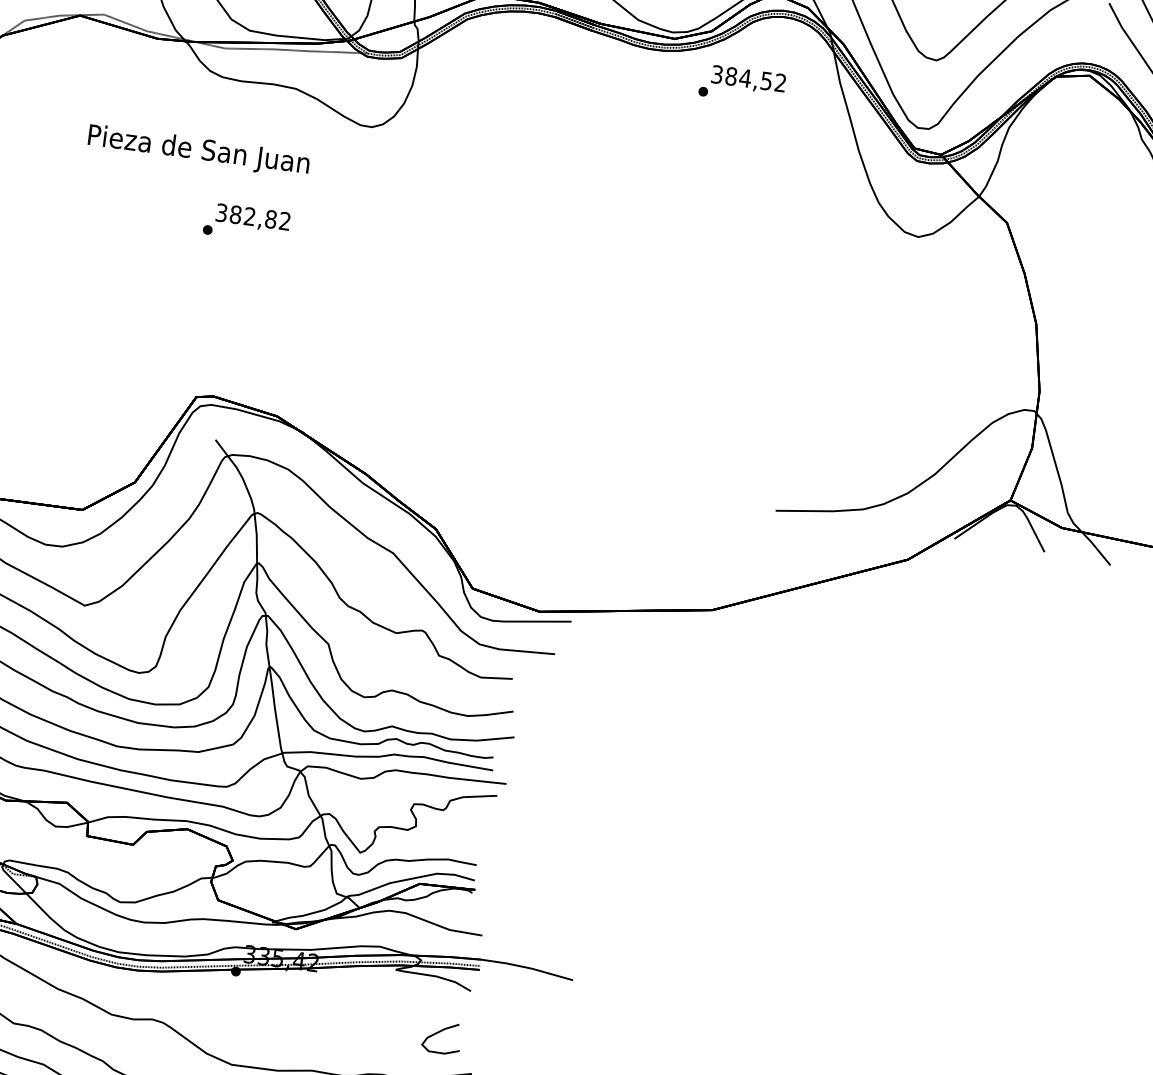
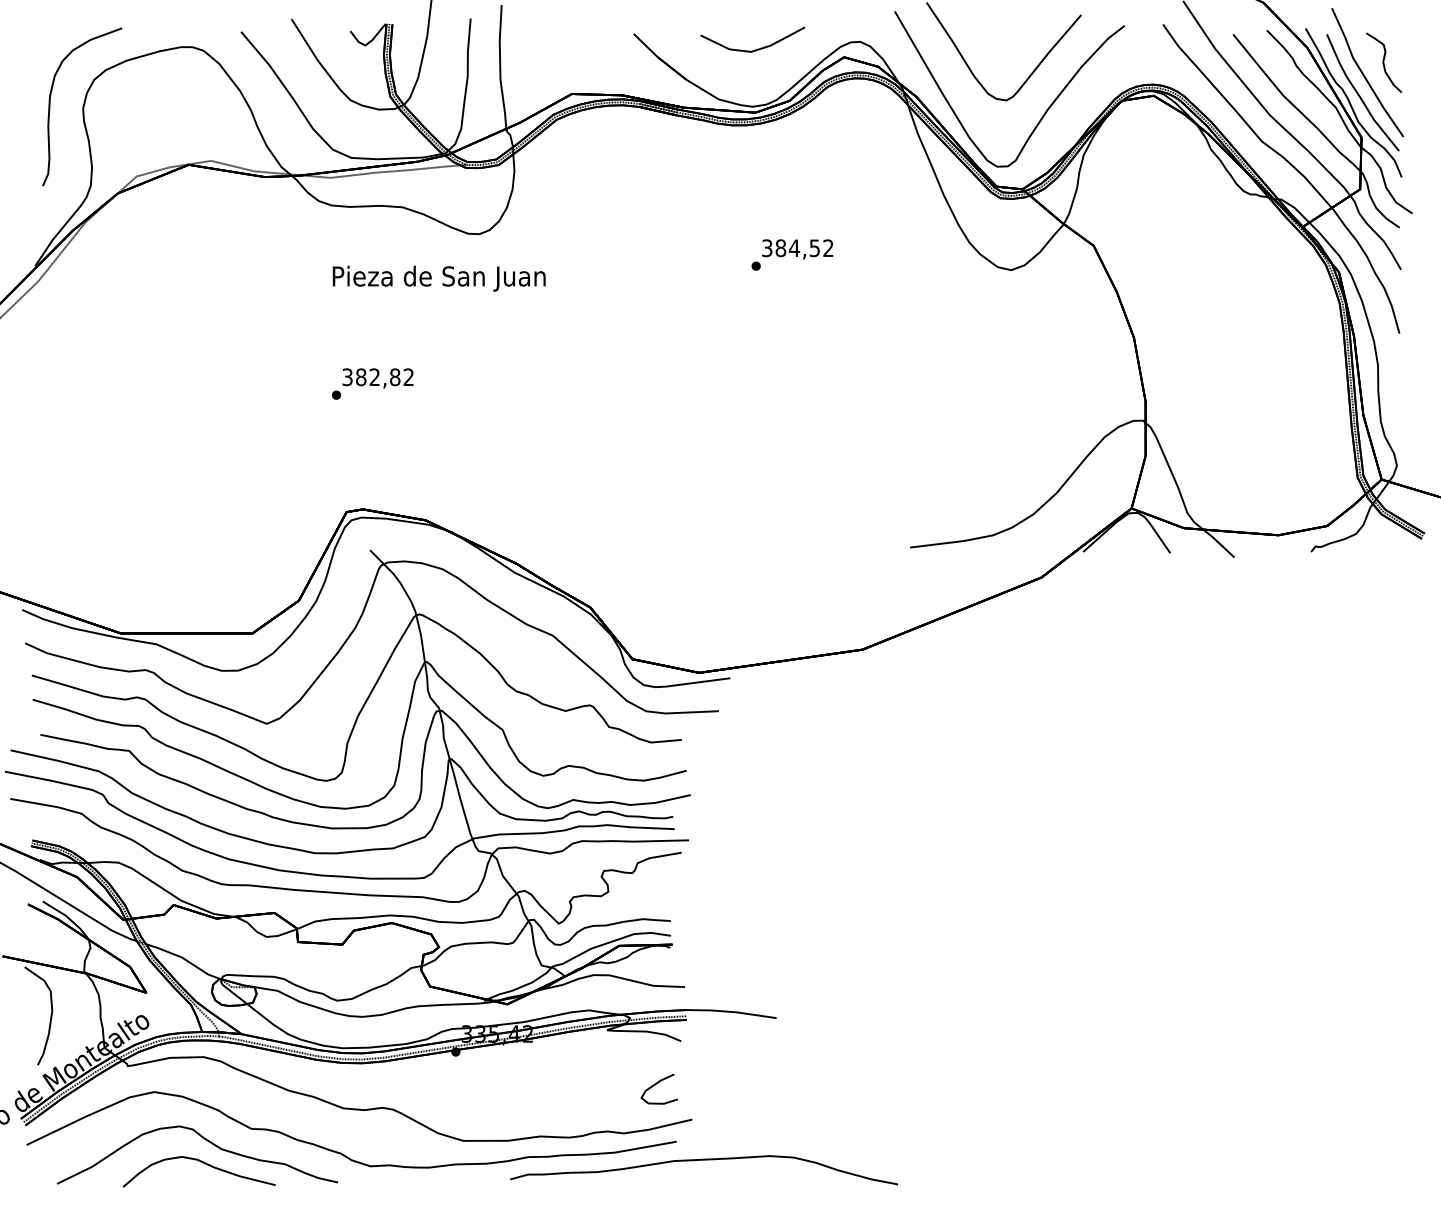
text: (742, 84) -> (792, 254), moved
text: (198, 151) -> (438, 278), moved
text: (246, 222) -> (372, 383), moved

